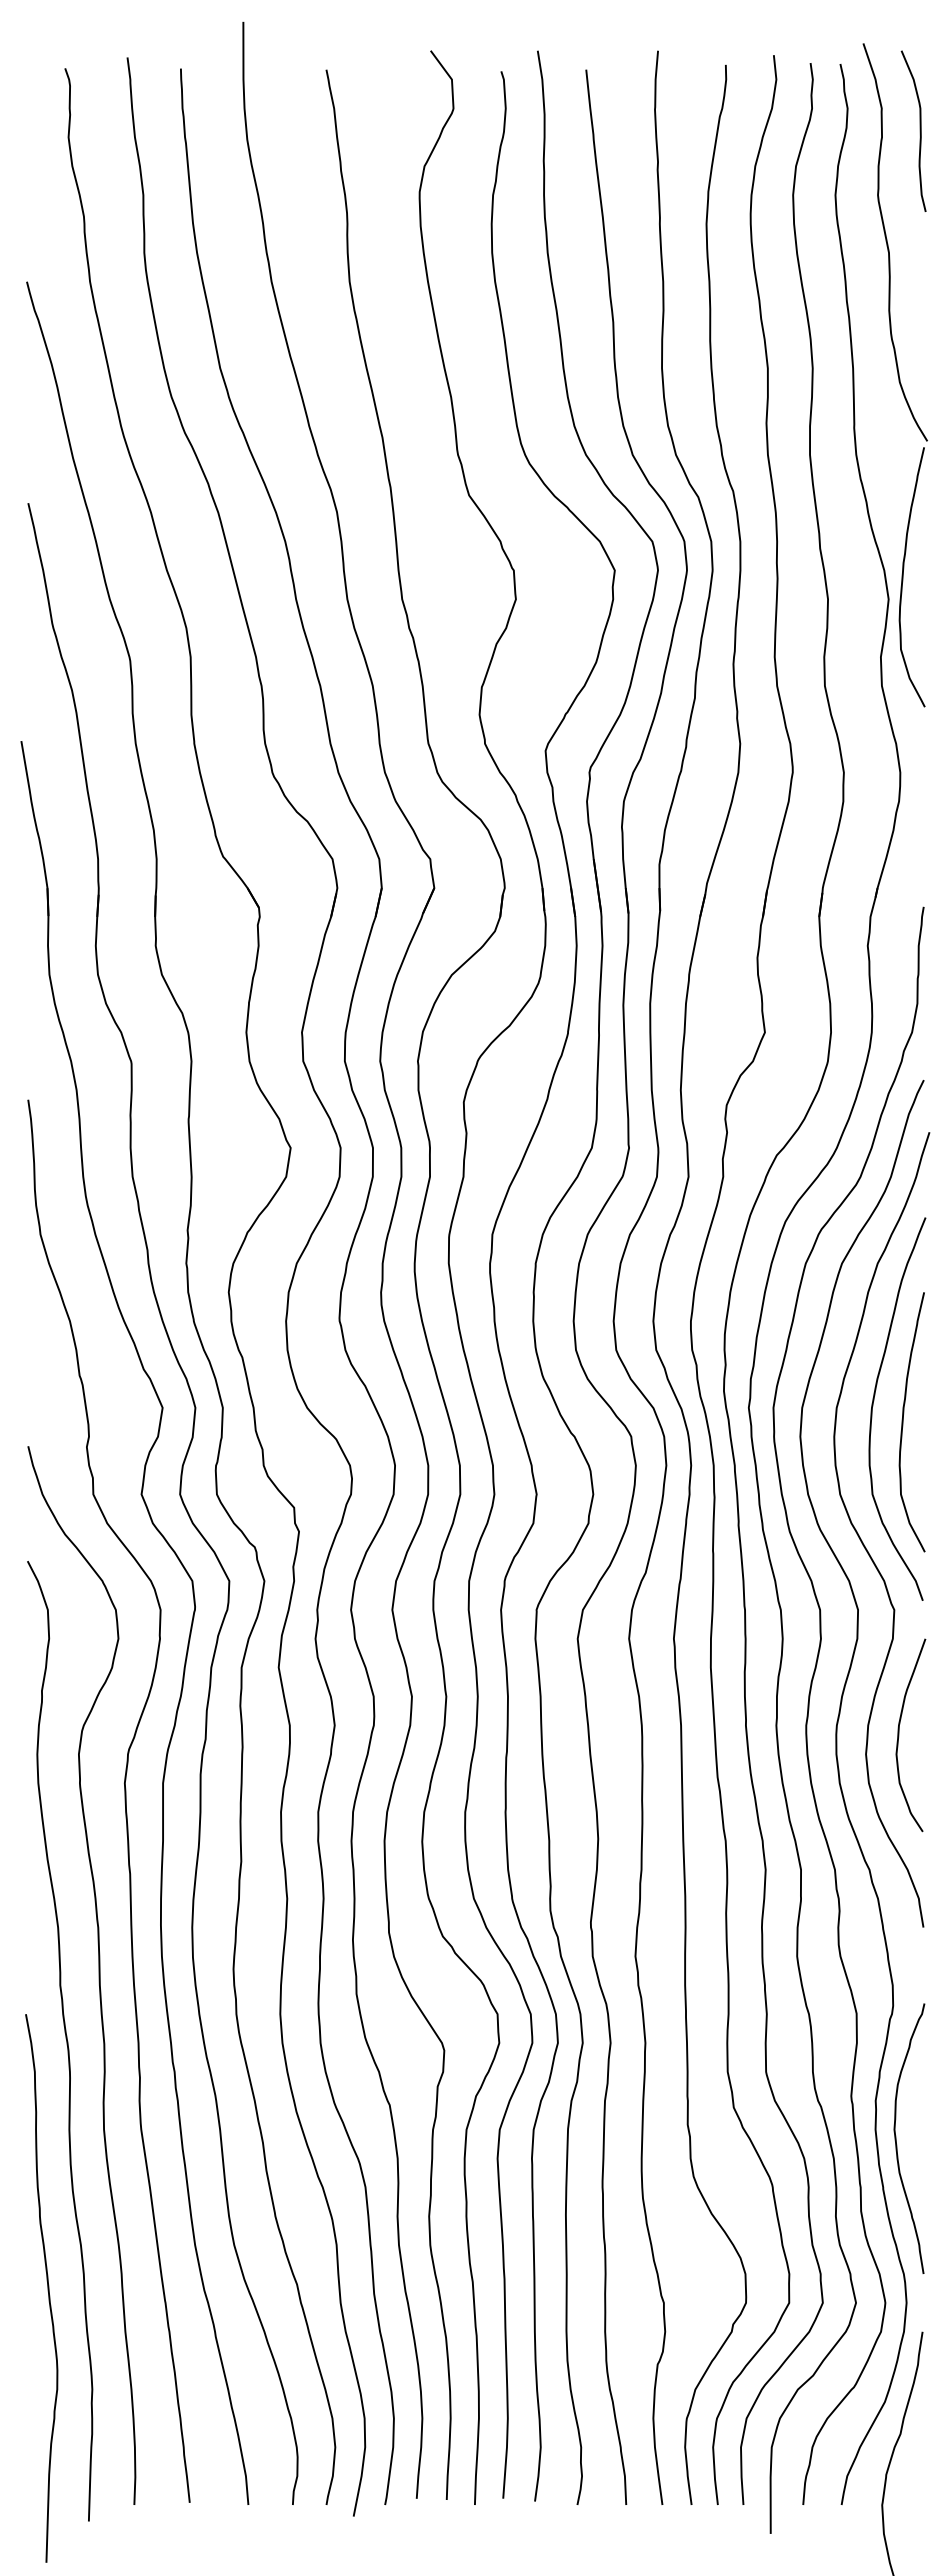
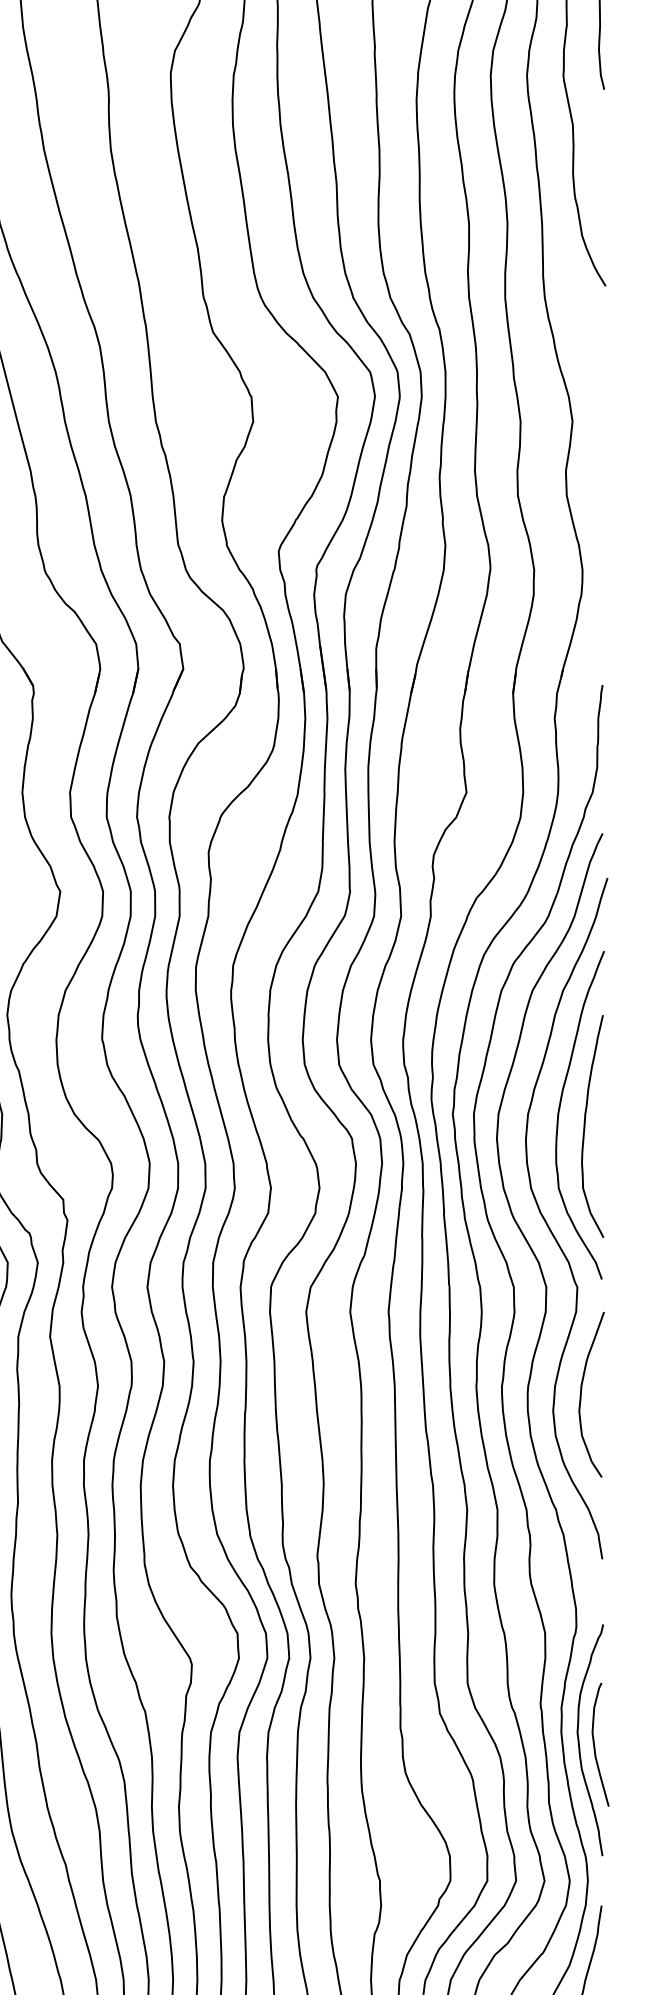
curve: (903, 577) -> (585, 402), removed
curve: (914, 2143) -> (594, 1744), added

